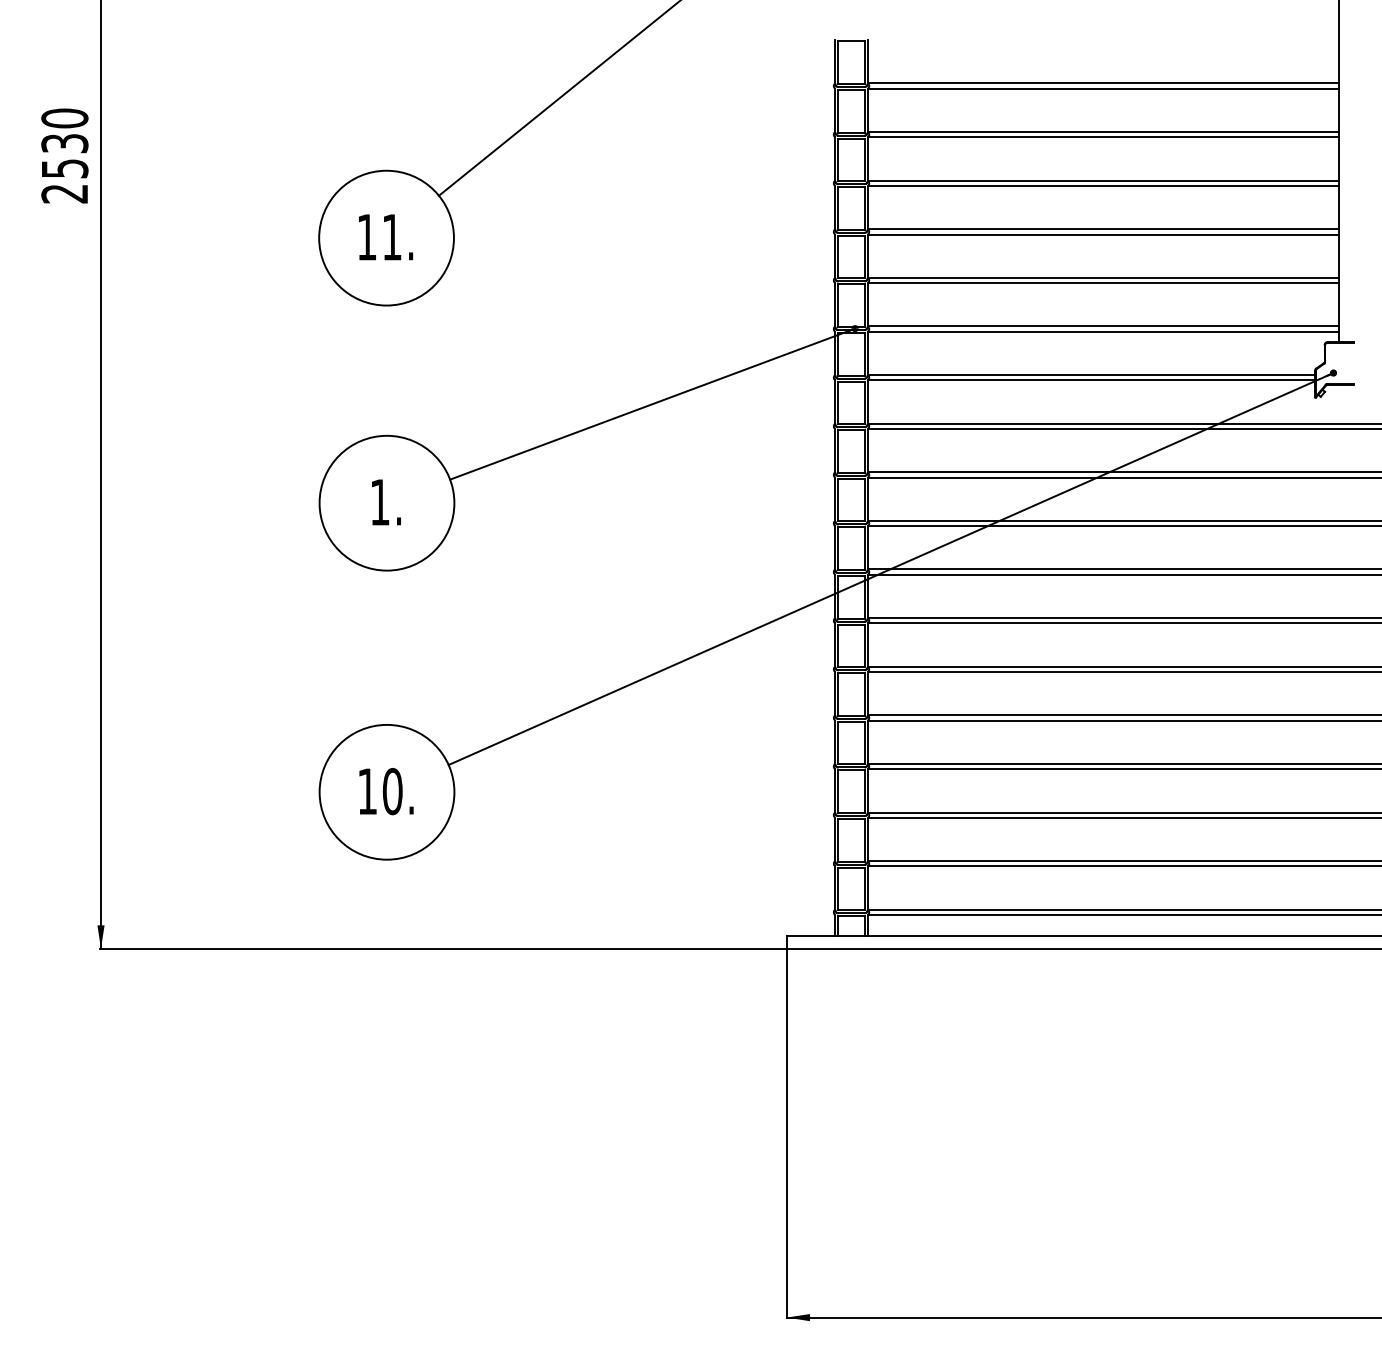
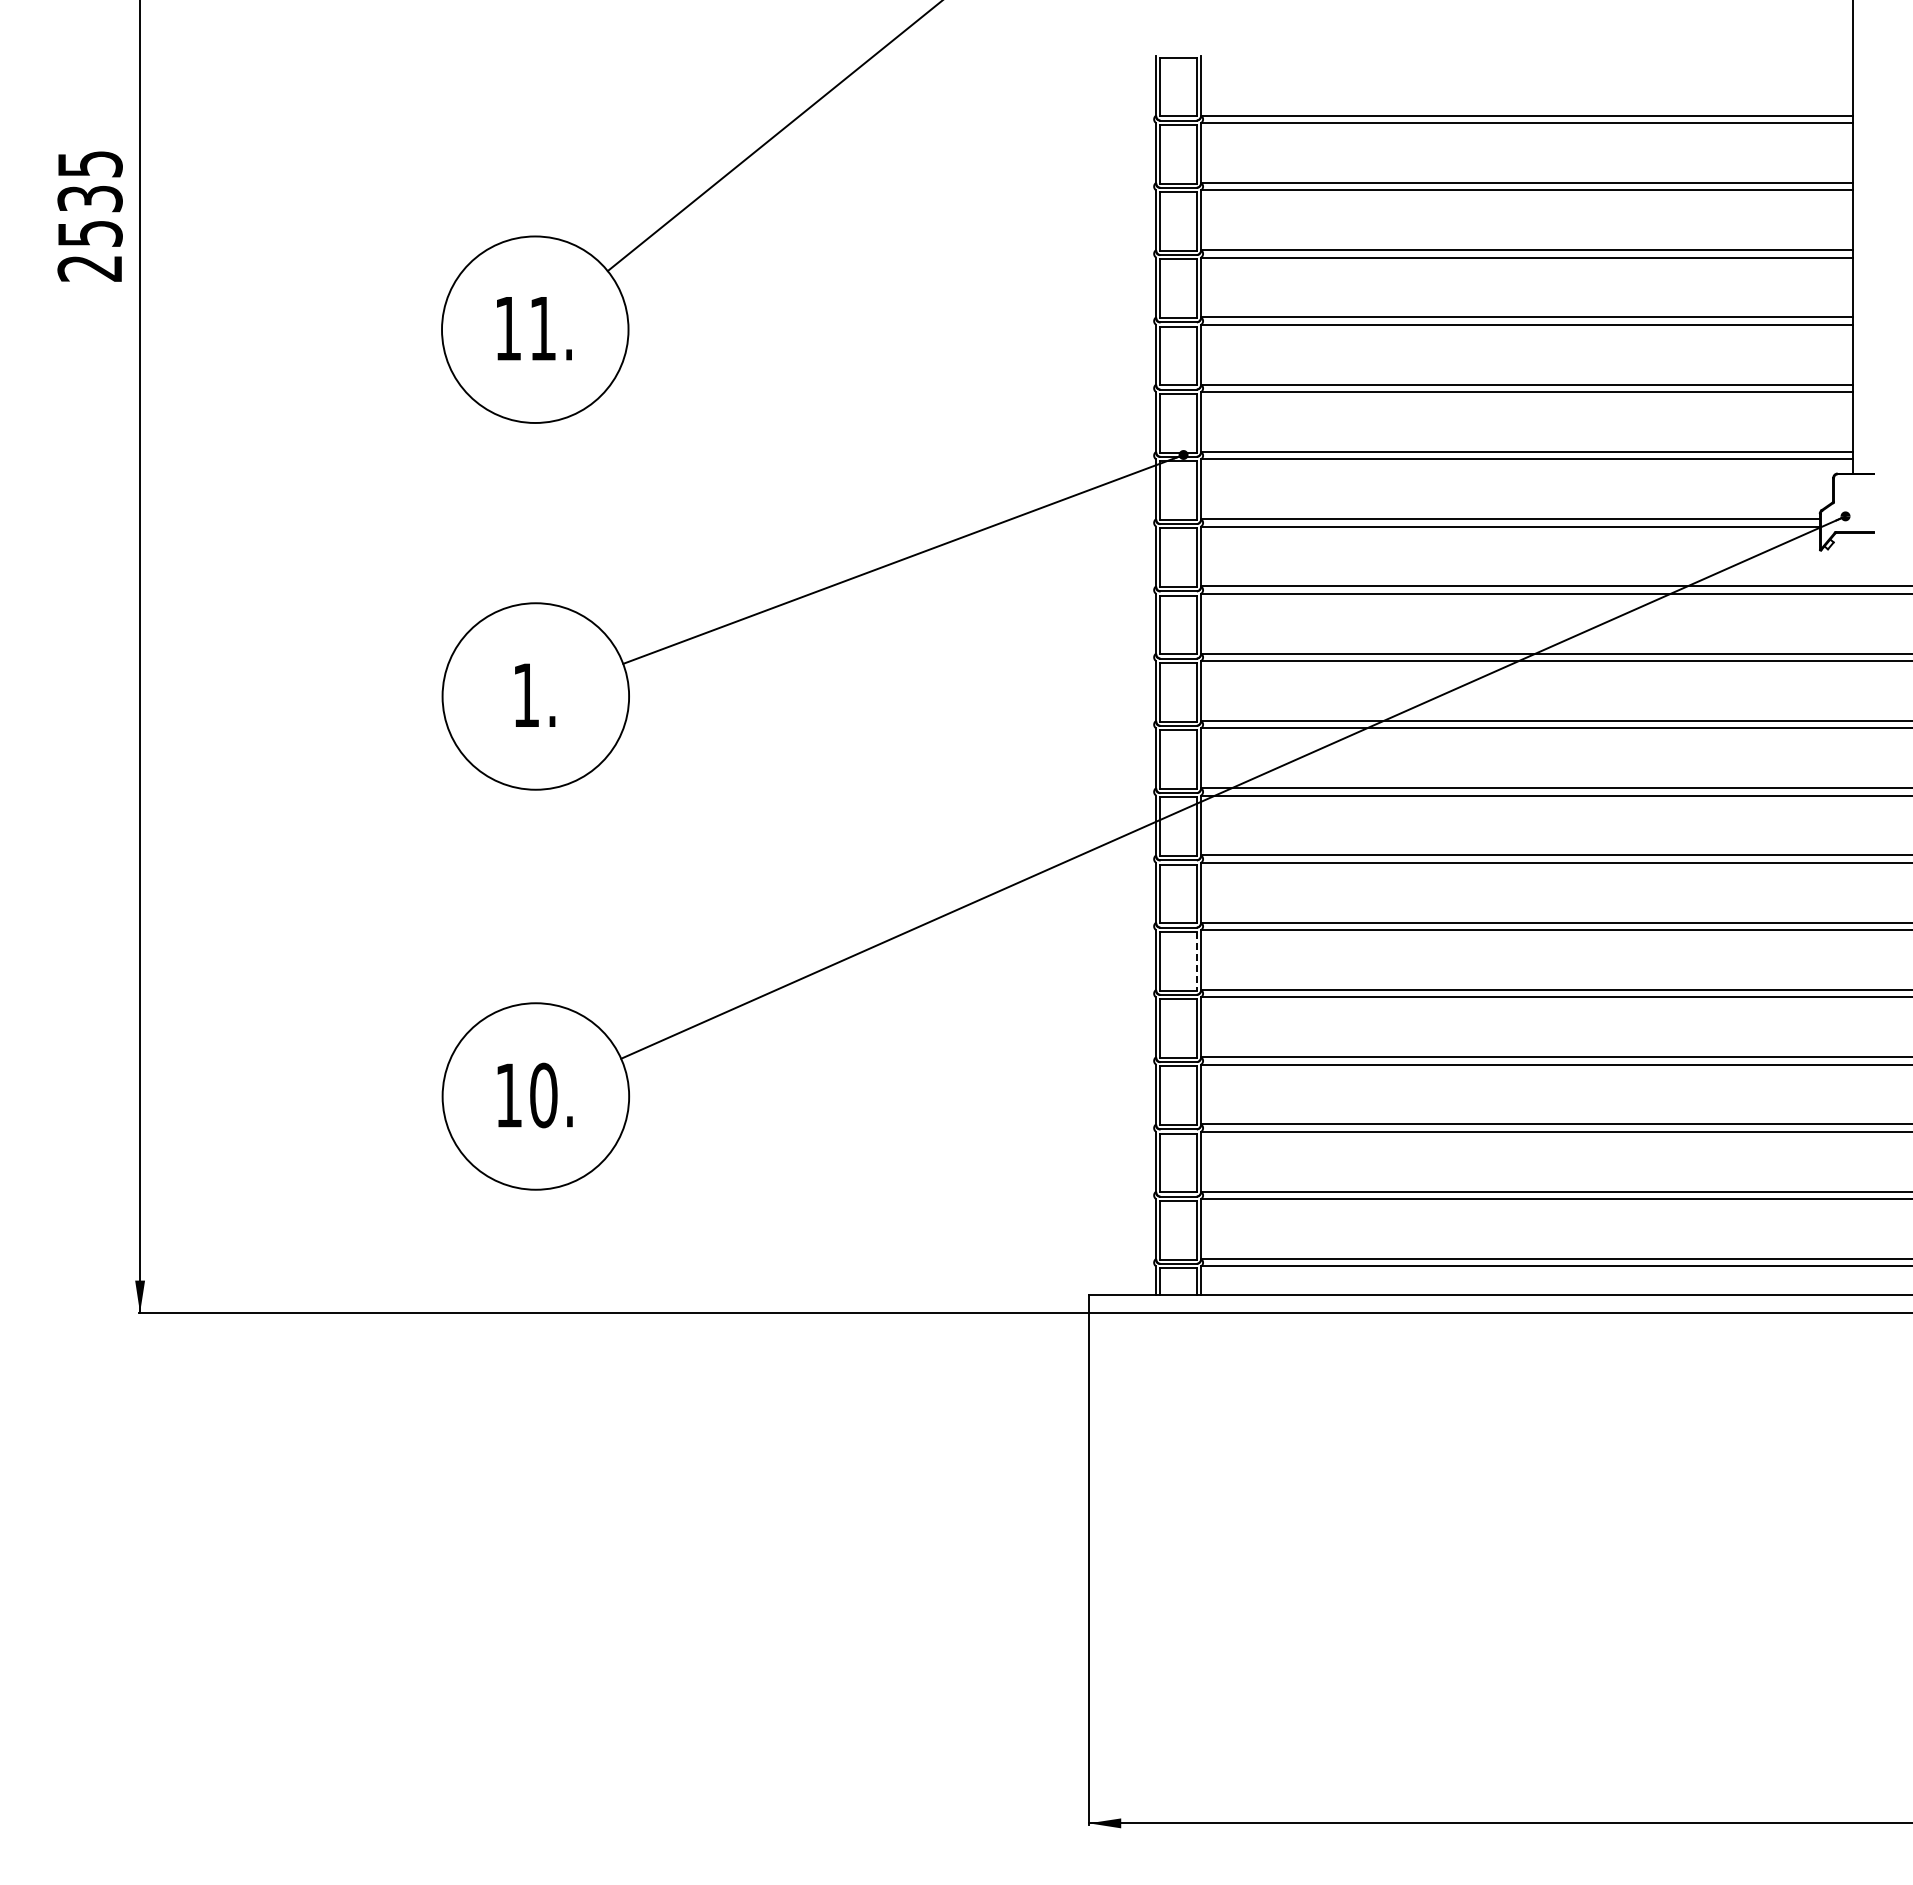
text: (64, 118) -> (89, 163), 2530 -> 2535
line: (864, 694) -> (1196, 961), solid -> dashed

